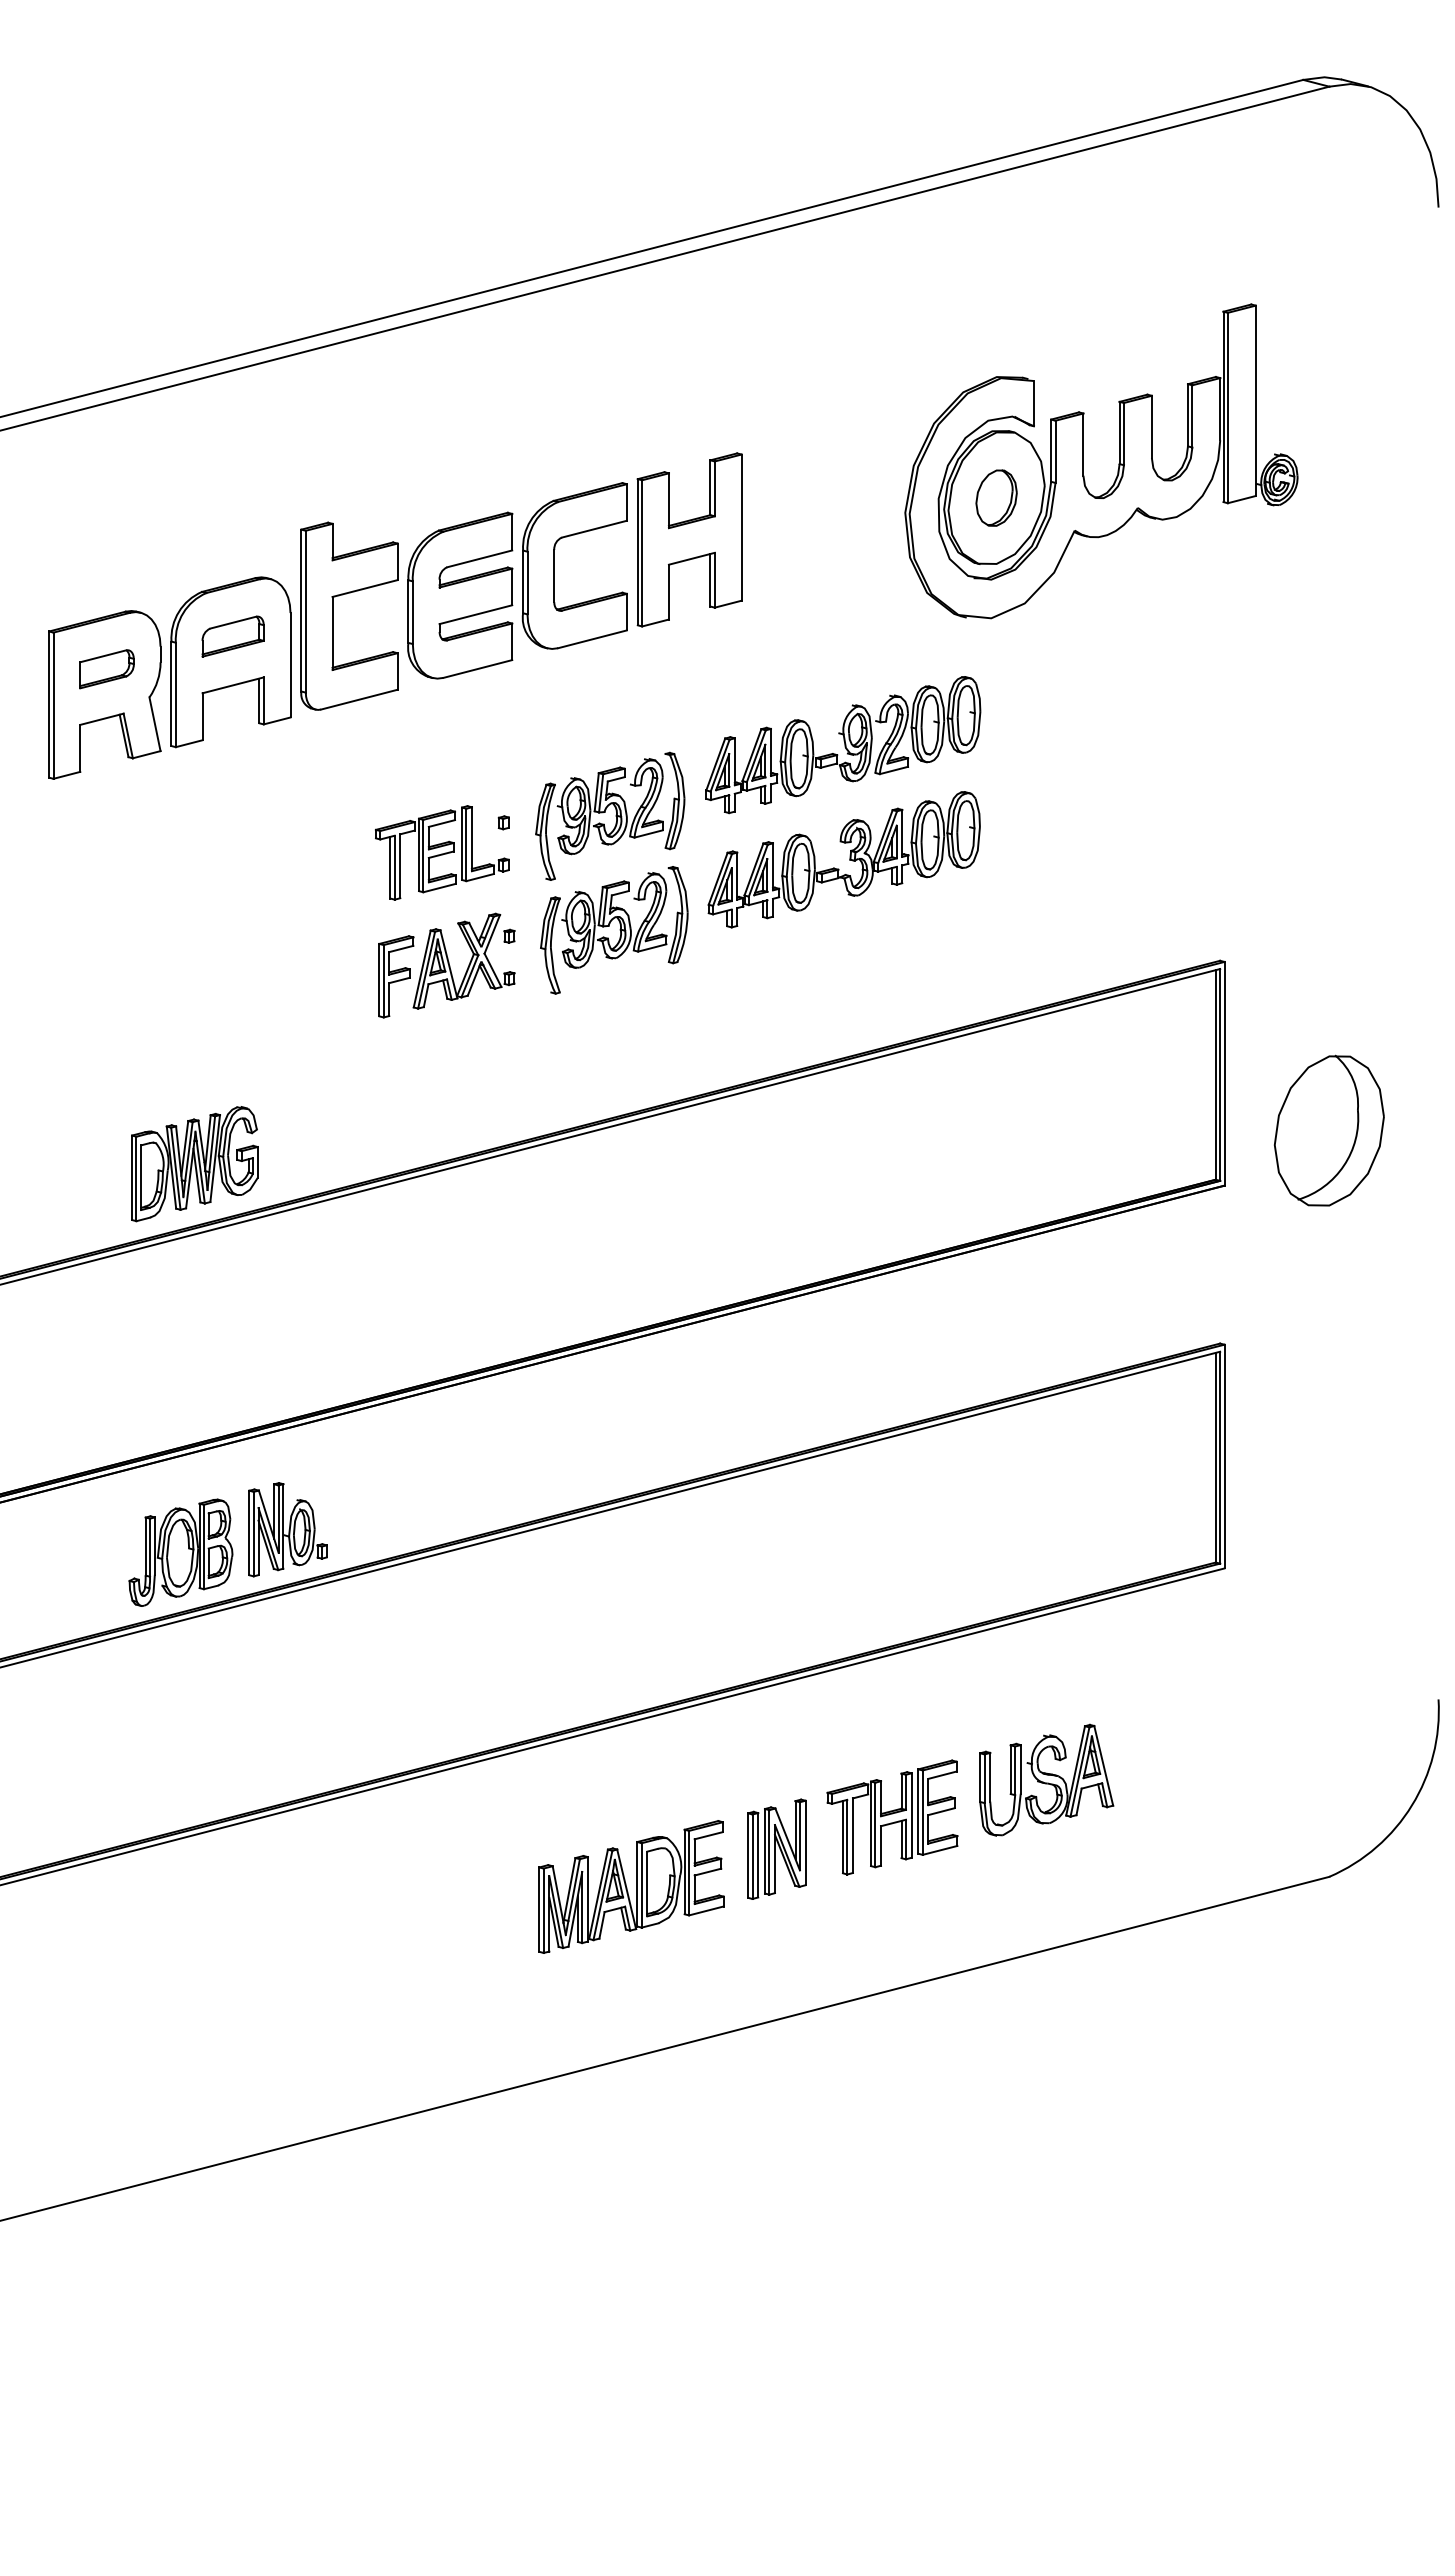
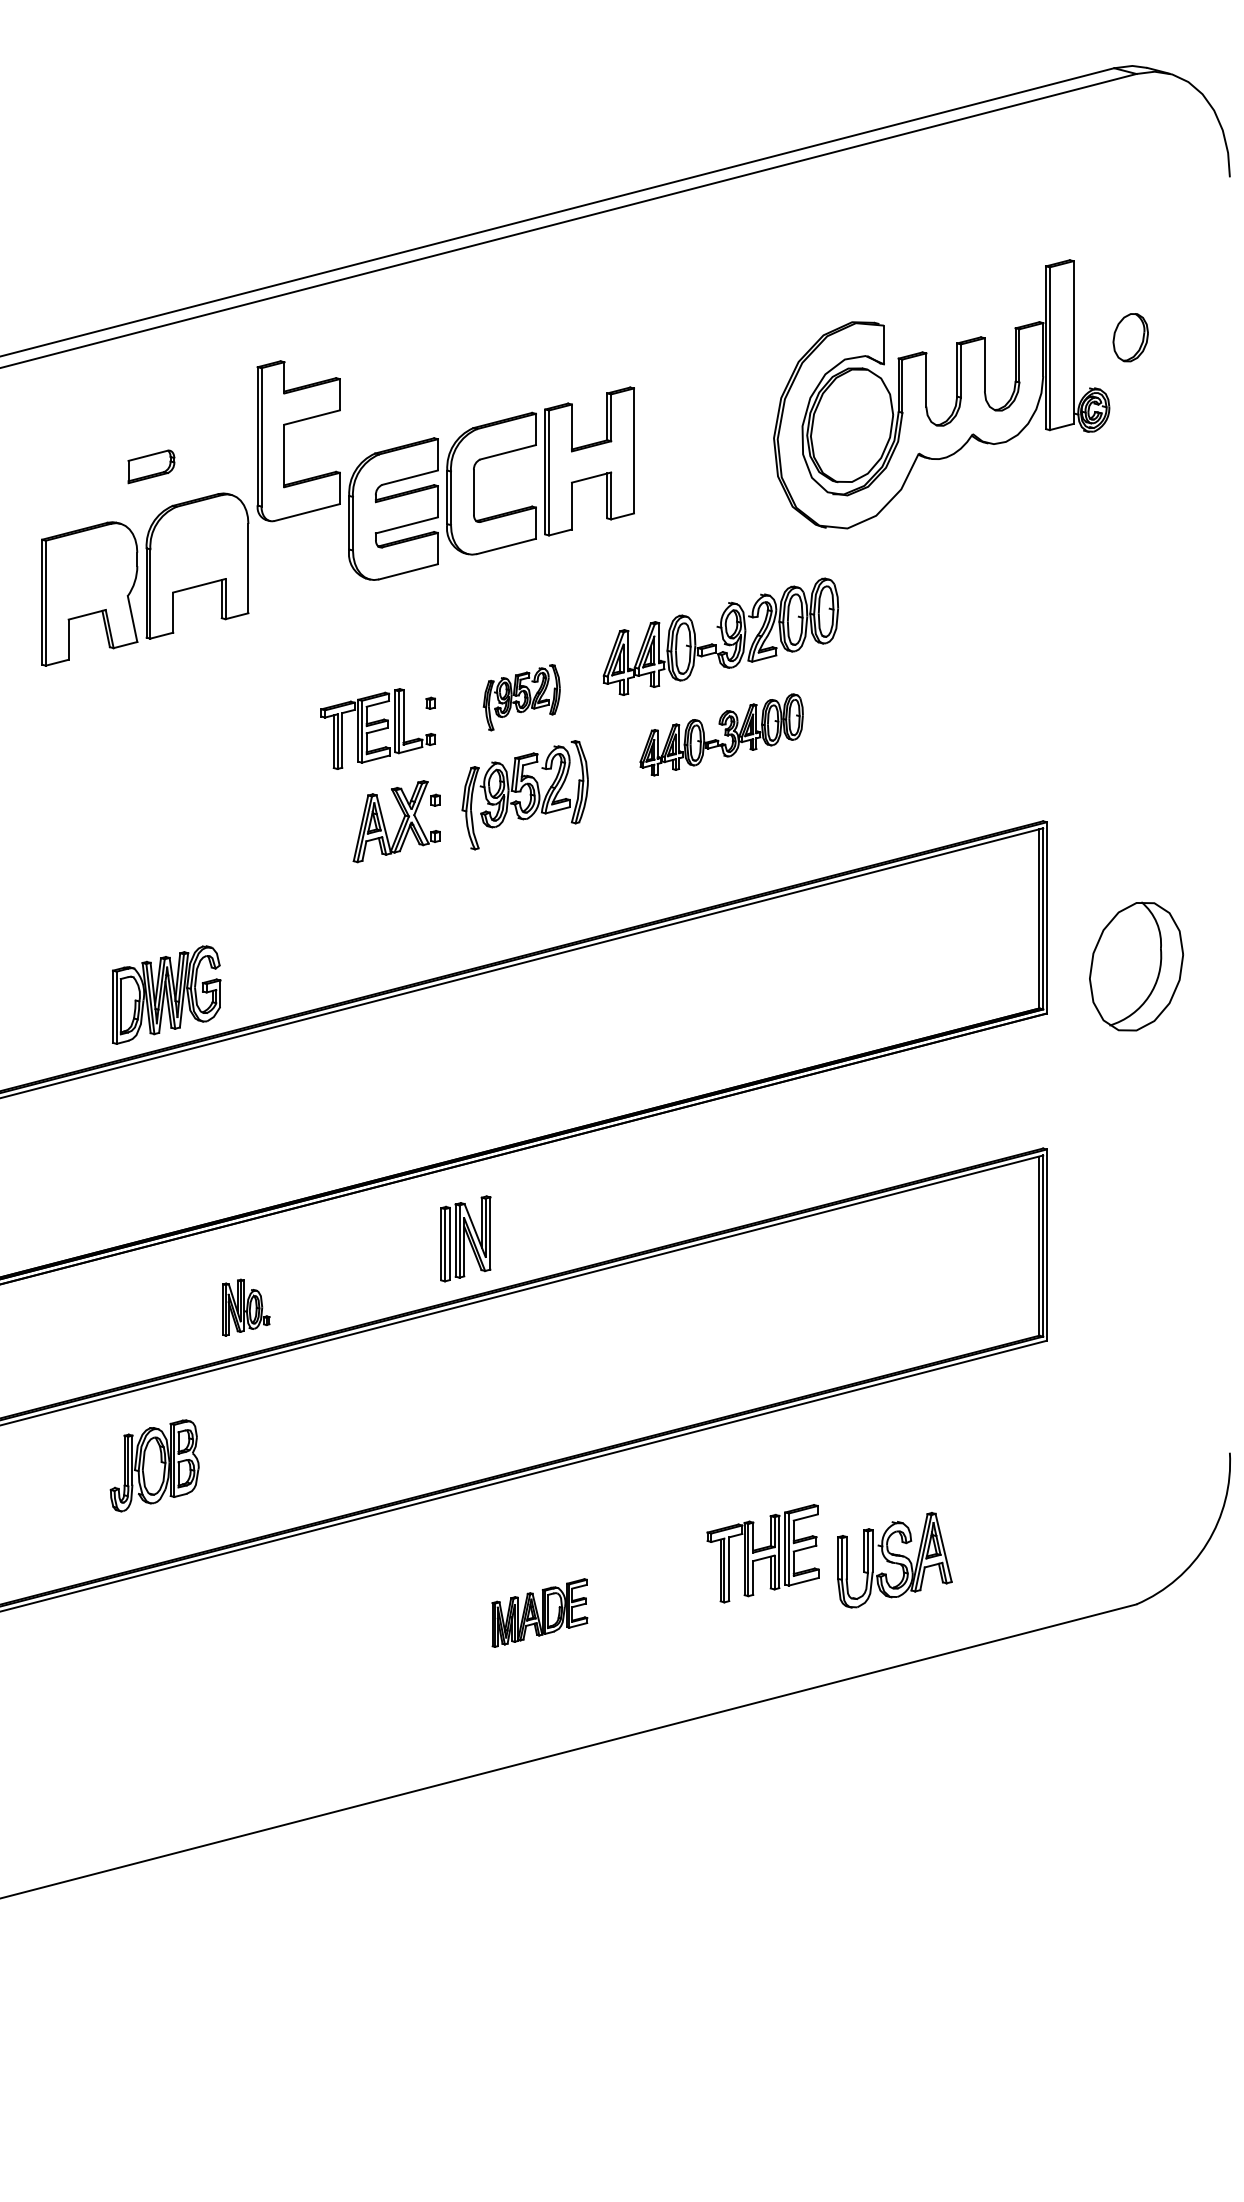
part: (996, 497) -> (1130, 337), moved
part: (333, 615) -> (285, 440), moved
part: (232, 636) -> (198, 544), removed
part: (106, 669) -> (150, 467), moved
part: (610, 815) -> (521, 697), size x0.6
part: (843, 859) -> (721, 734), size x0.7
part: (396, 976) -> (339, 834), removed
part: (287, 1529) -> (245, 1307), size x0.7
part: (180, 1552) -> (154, 1465), moved
part: (1046, 1779) -> (894, 1559), moved
part: (776, 1848) -> (465, 1238), moved
part: (631, 1886) -> (539, 1612), size x0.6

